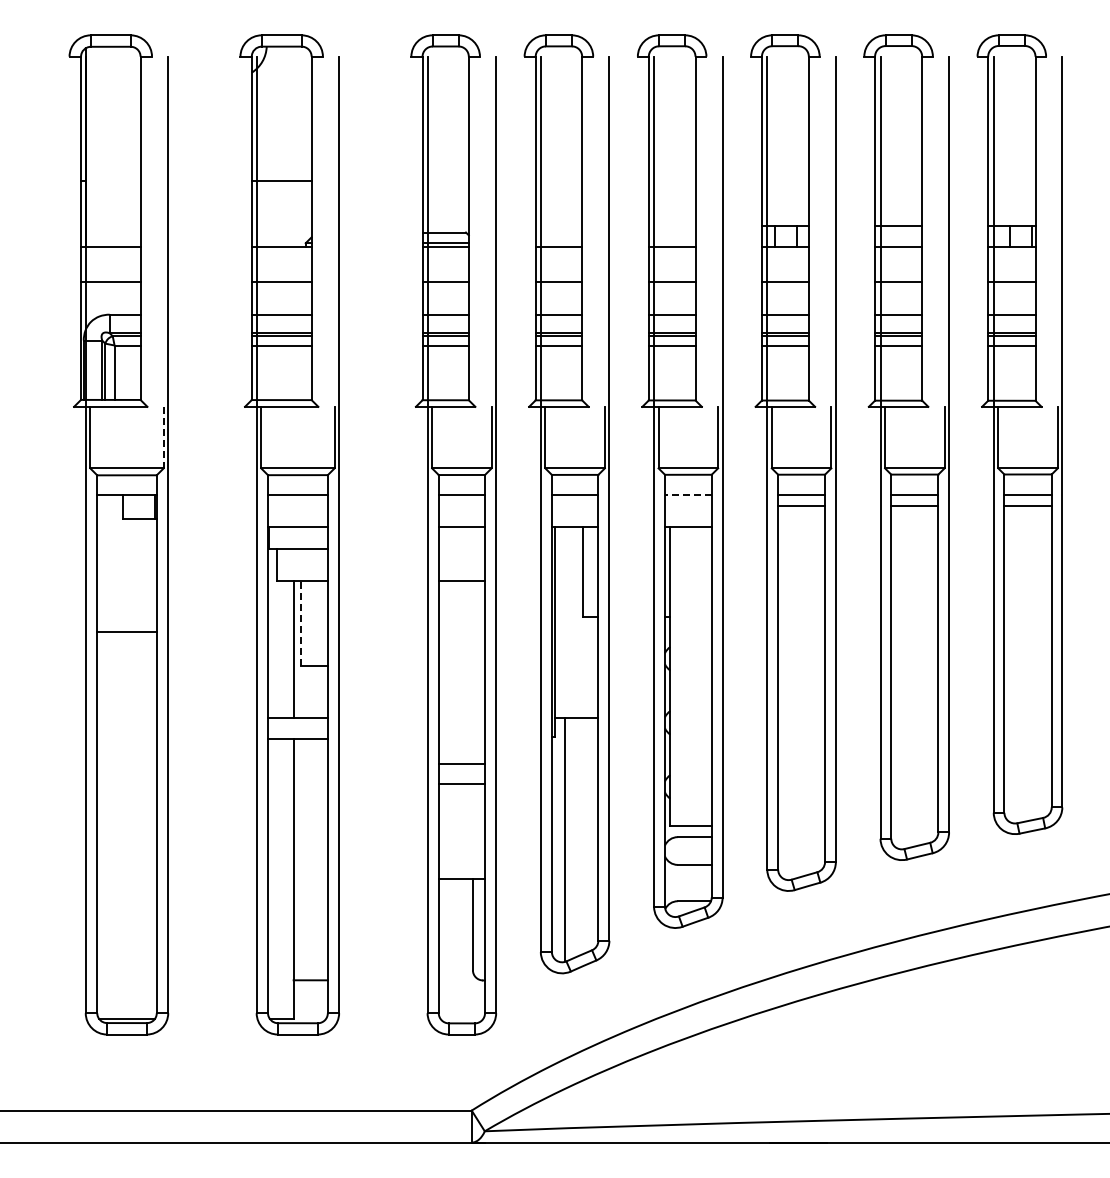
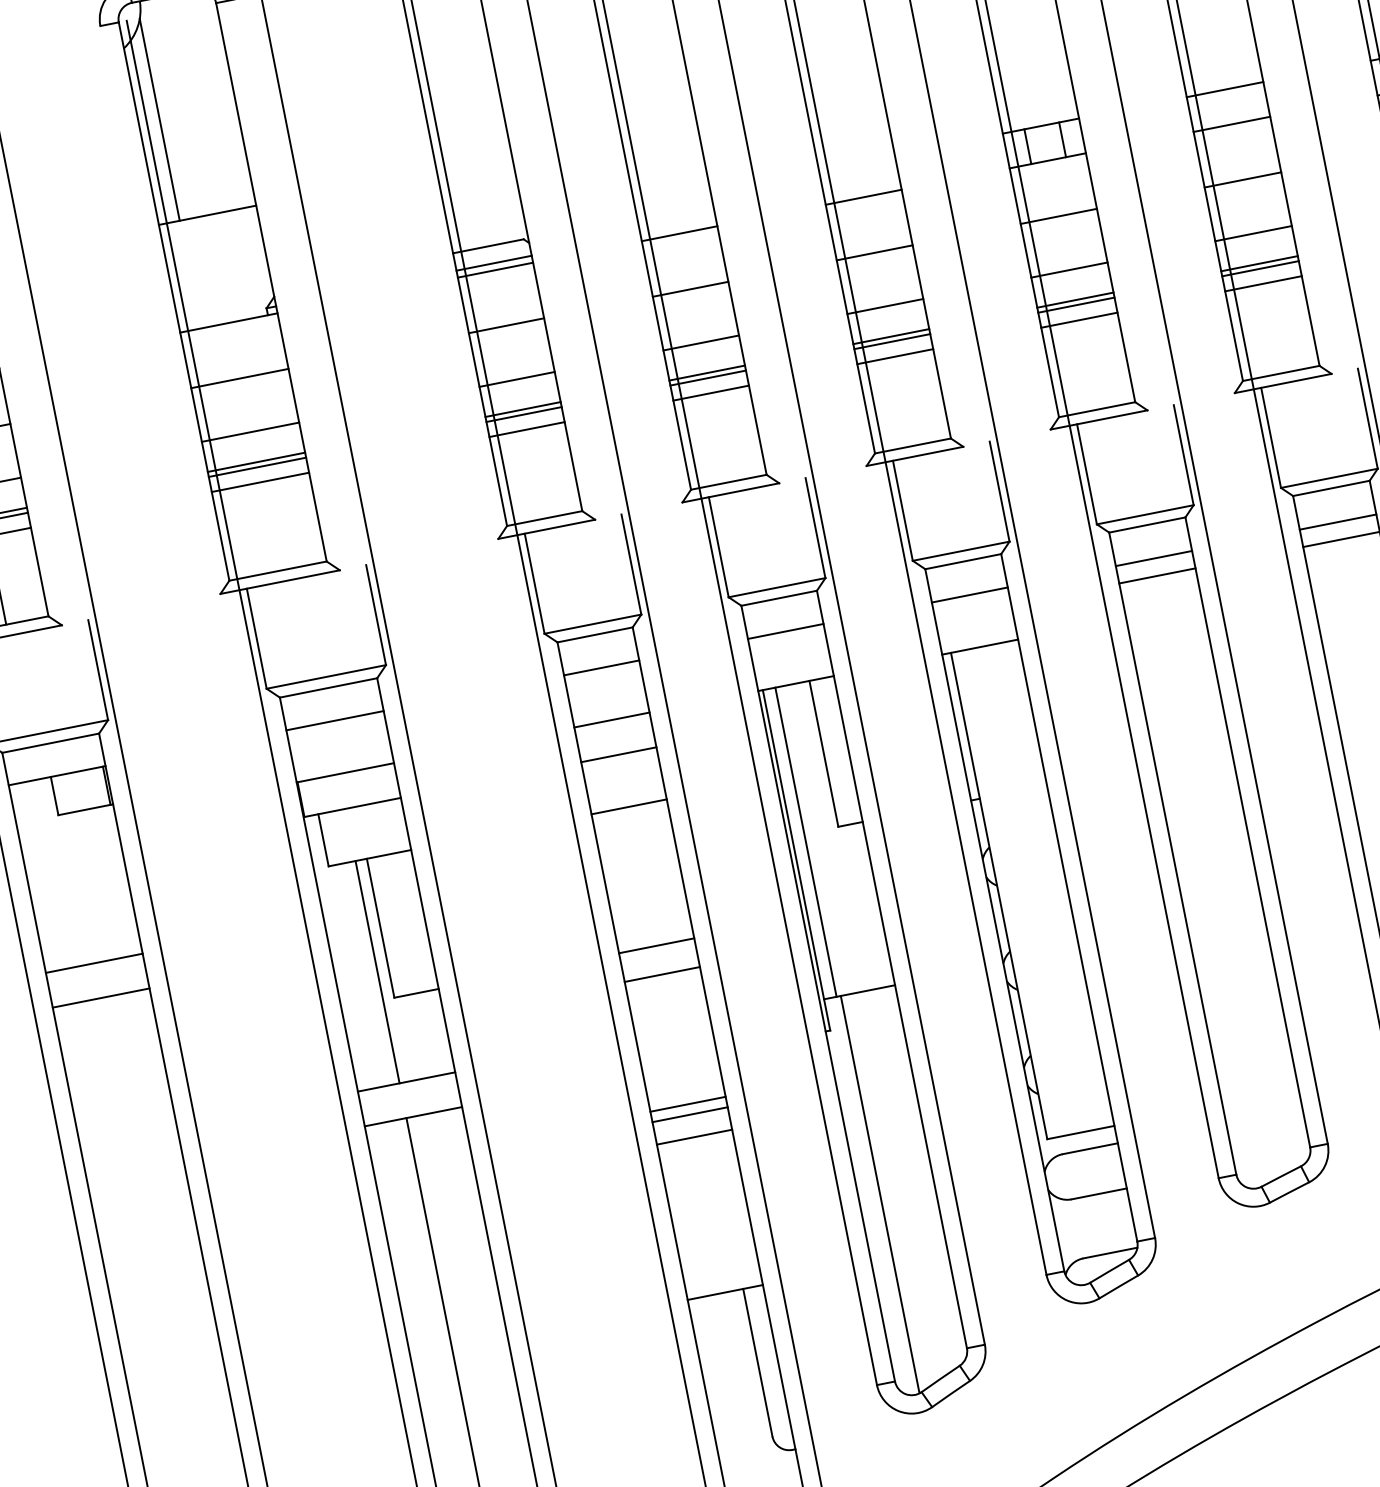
line: (264, 119) -> (159, 120), added
line: (163, 437) -> (97, 669), dashed -> solid
line: (687, 495) -> (968, 595), dashed -> solid
line: (461, 548) -> (618, 754), added
line: (126, 610) -> (93, 963), added
line: (562, 622) -> (806, 842), added
line: (300, 623) -> (380, 928), dashed -> solid
line: (461, 666) -> (656, 946), added
line: (461, 683) -> (661, 974), added
line: (461, 770) -> (689, 1115), added

